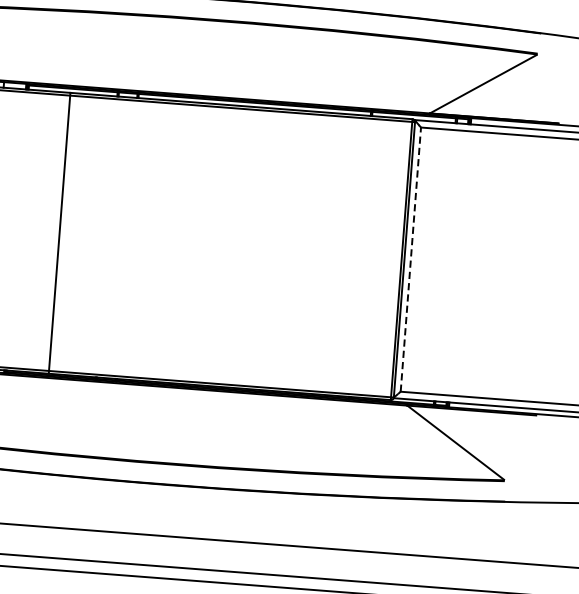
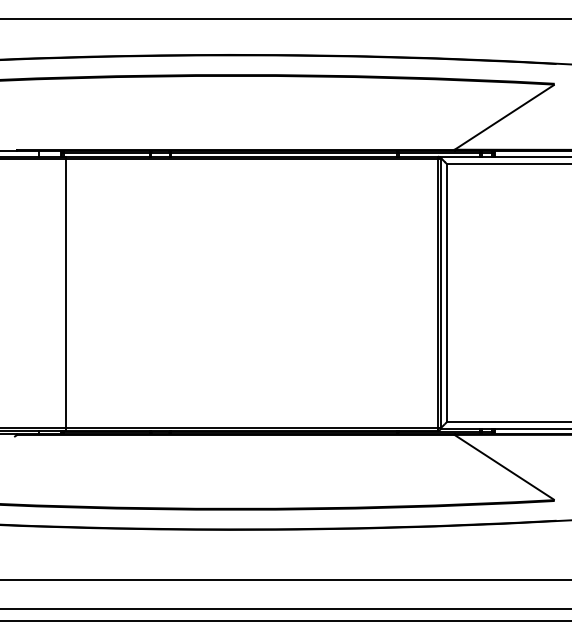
line: (59, 233) -> (66, 293), moved
line: (411, 260) -> (447, 293), dashed -> solid

